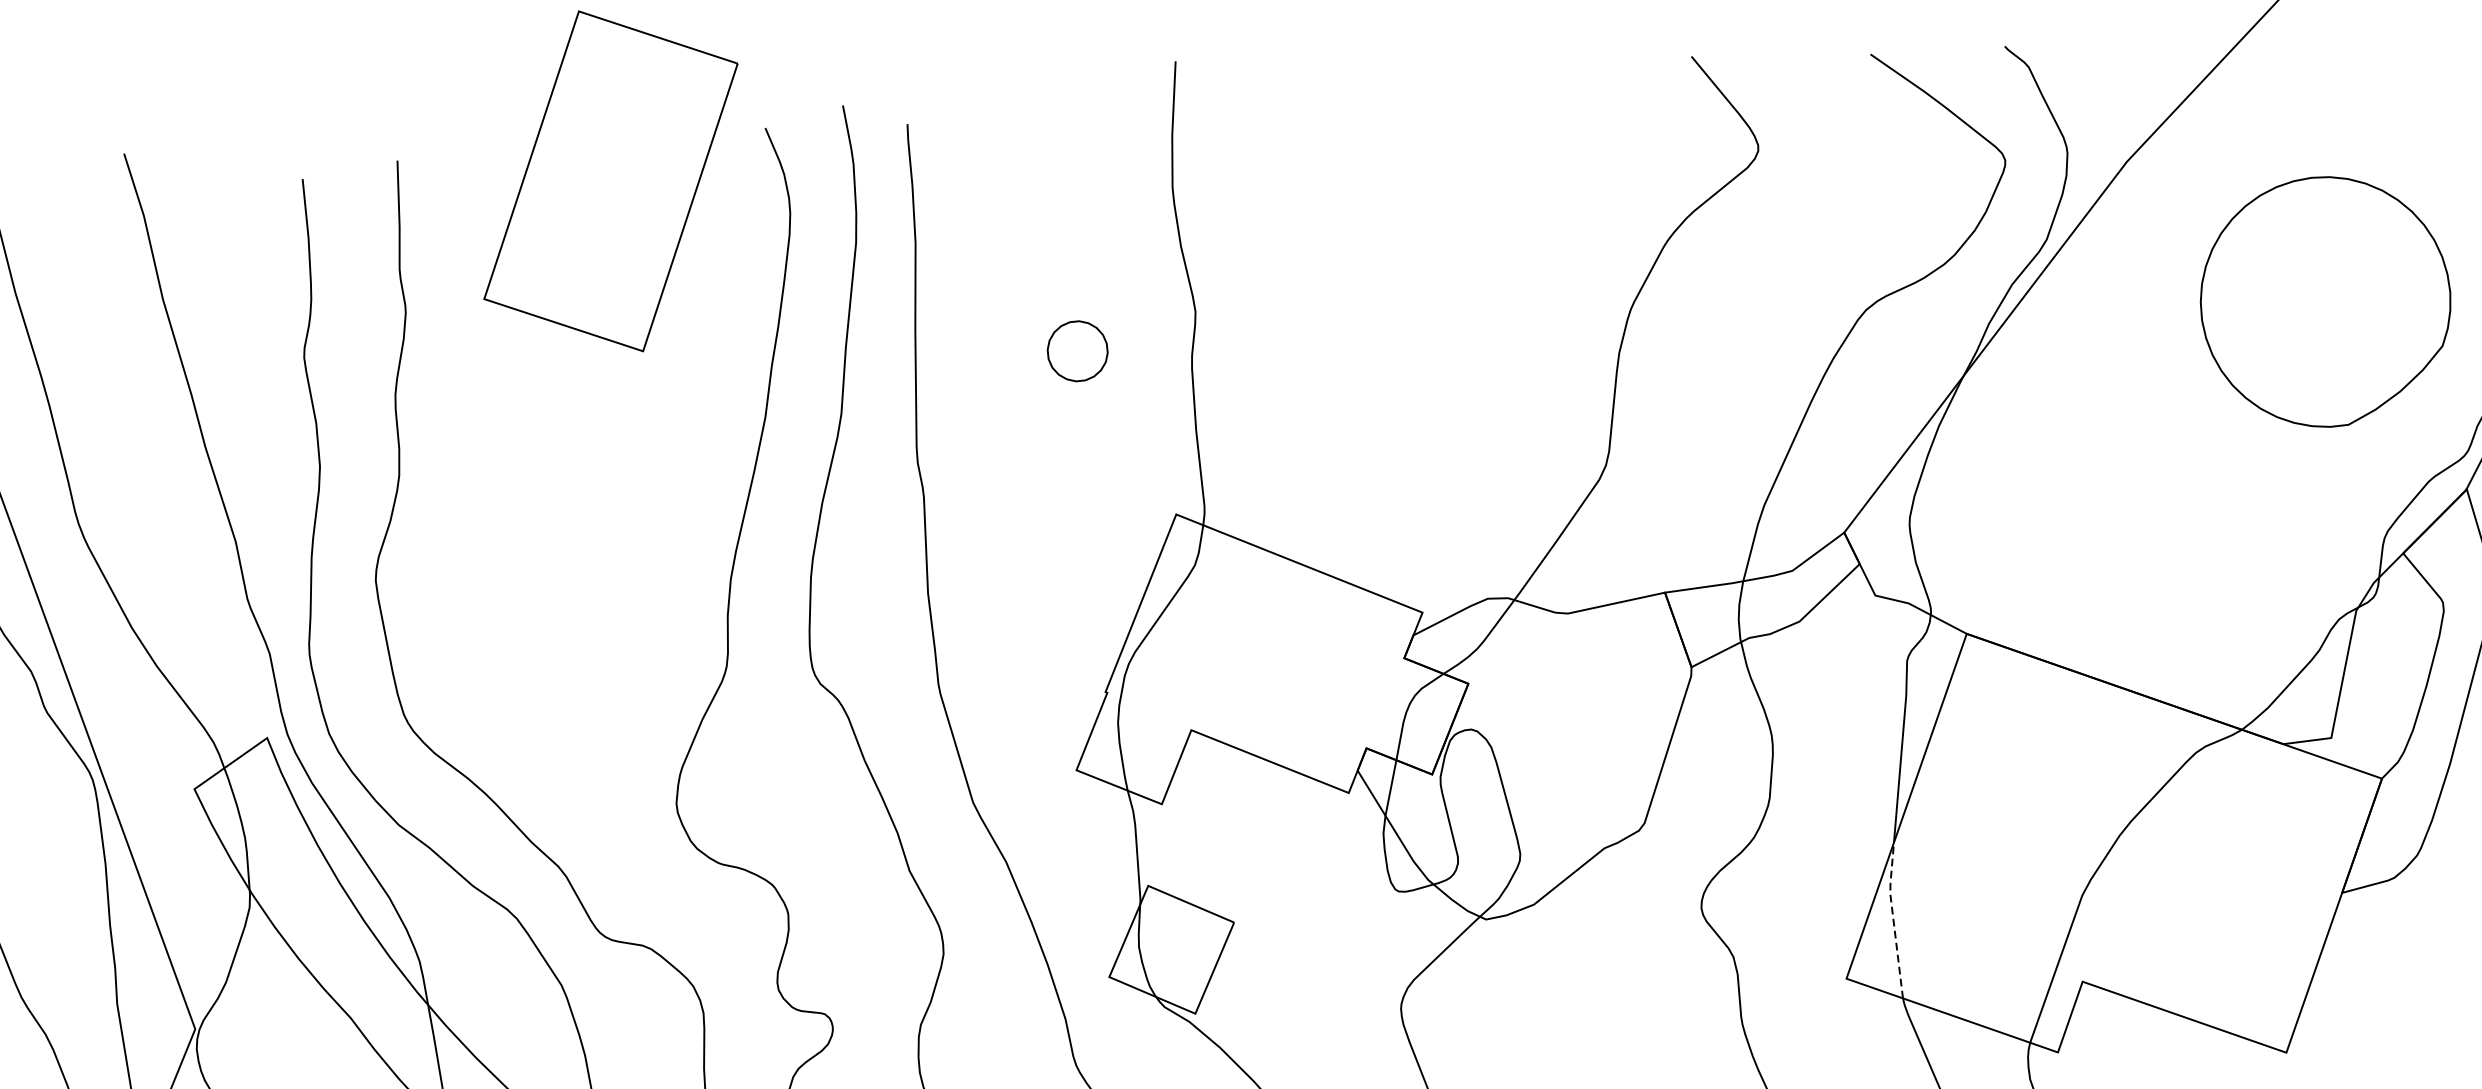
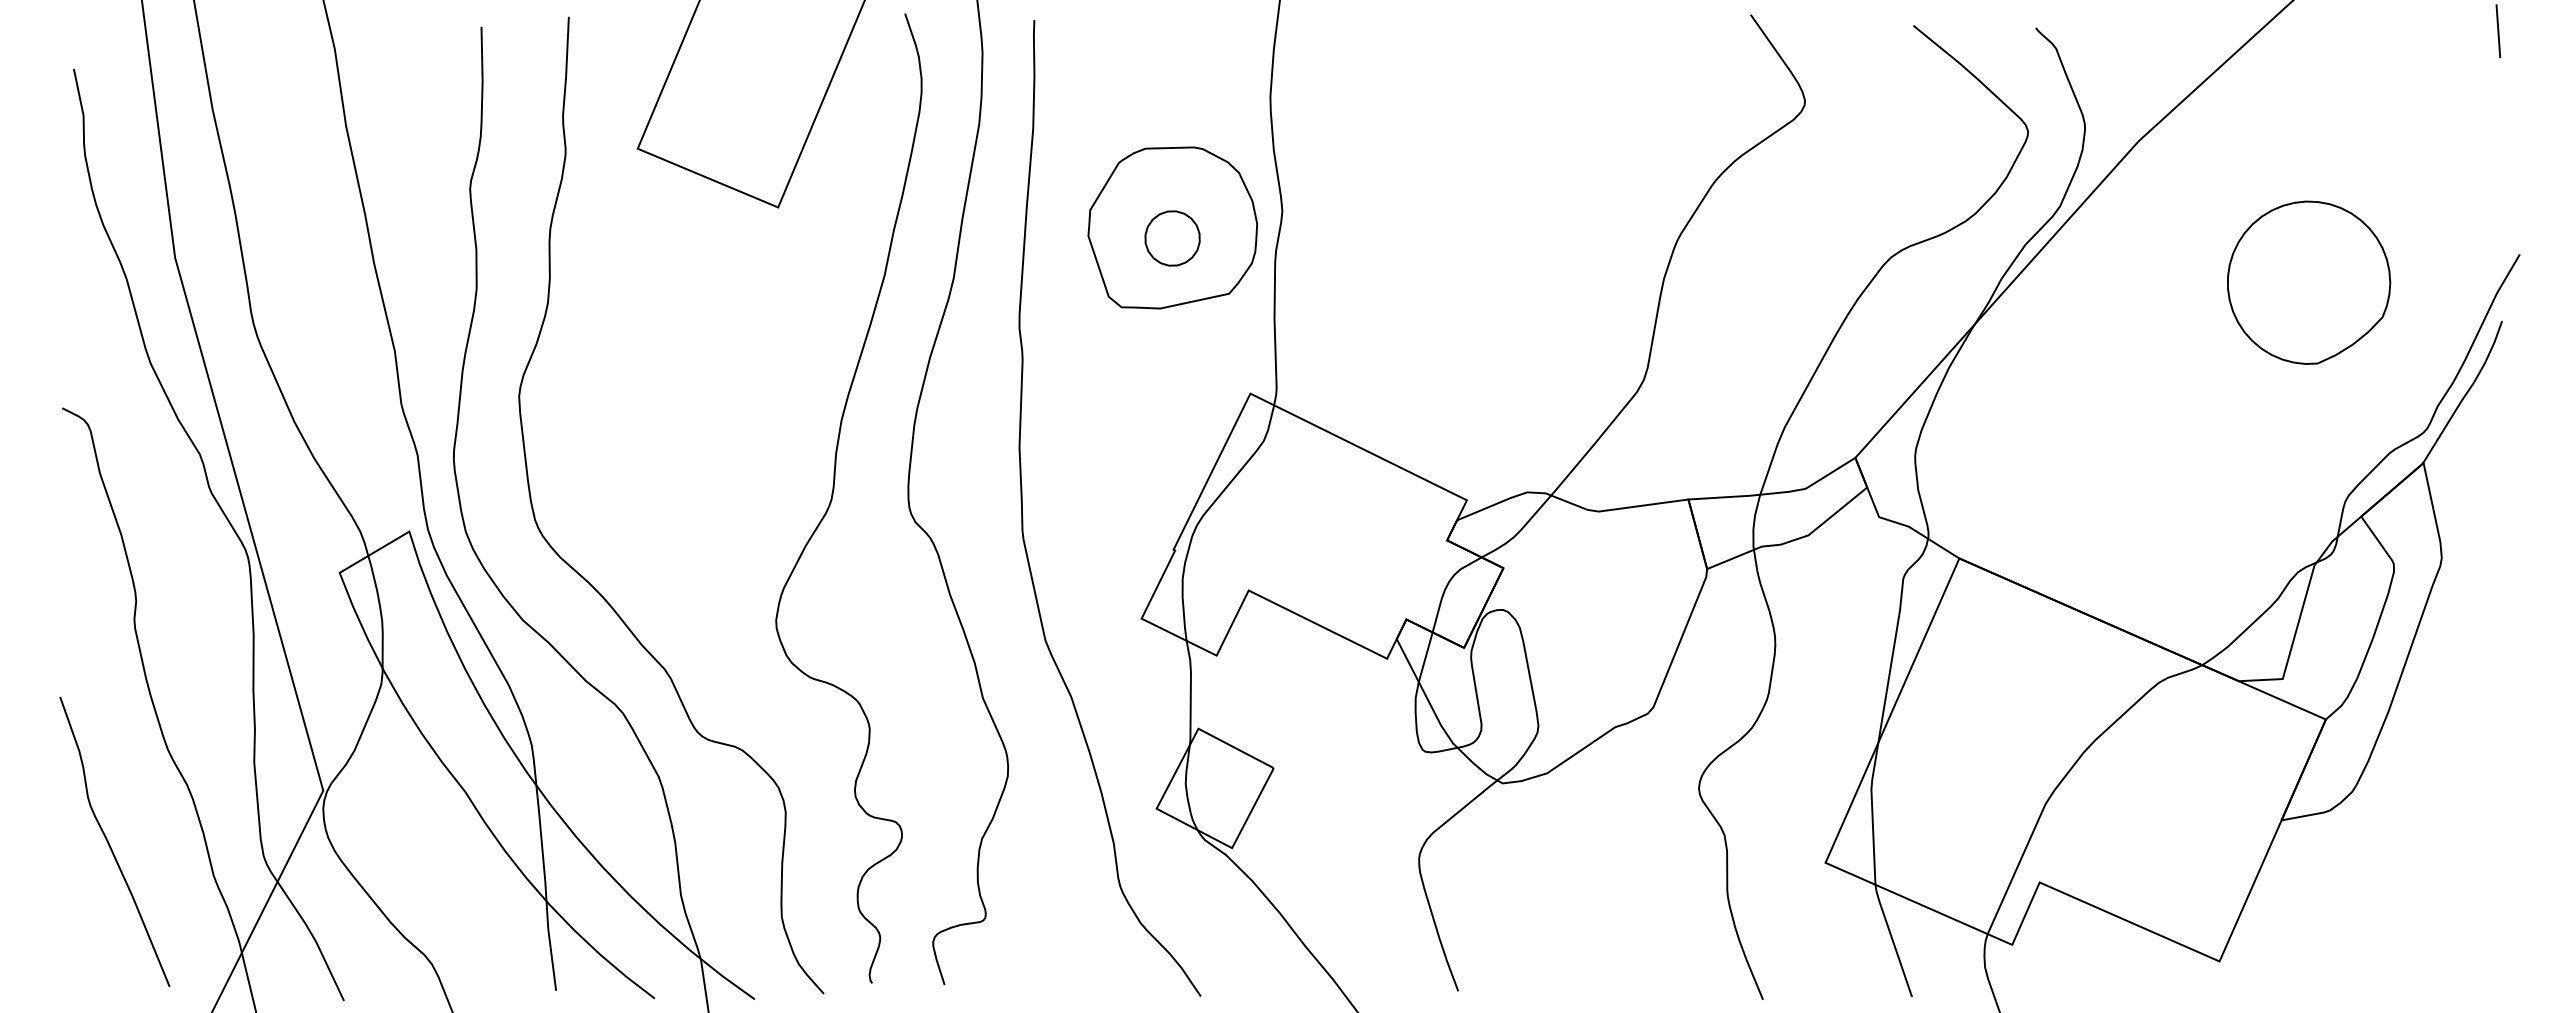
part: (2326, 301) -> (2309, 282), size x0.71
part: (1076, 339) -> (1172, 227), added
line: (1893, 919) -> (1872, 812), dashed -> solid

